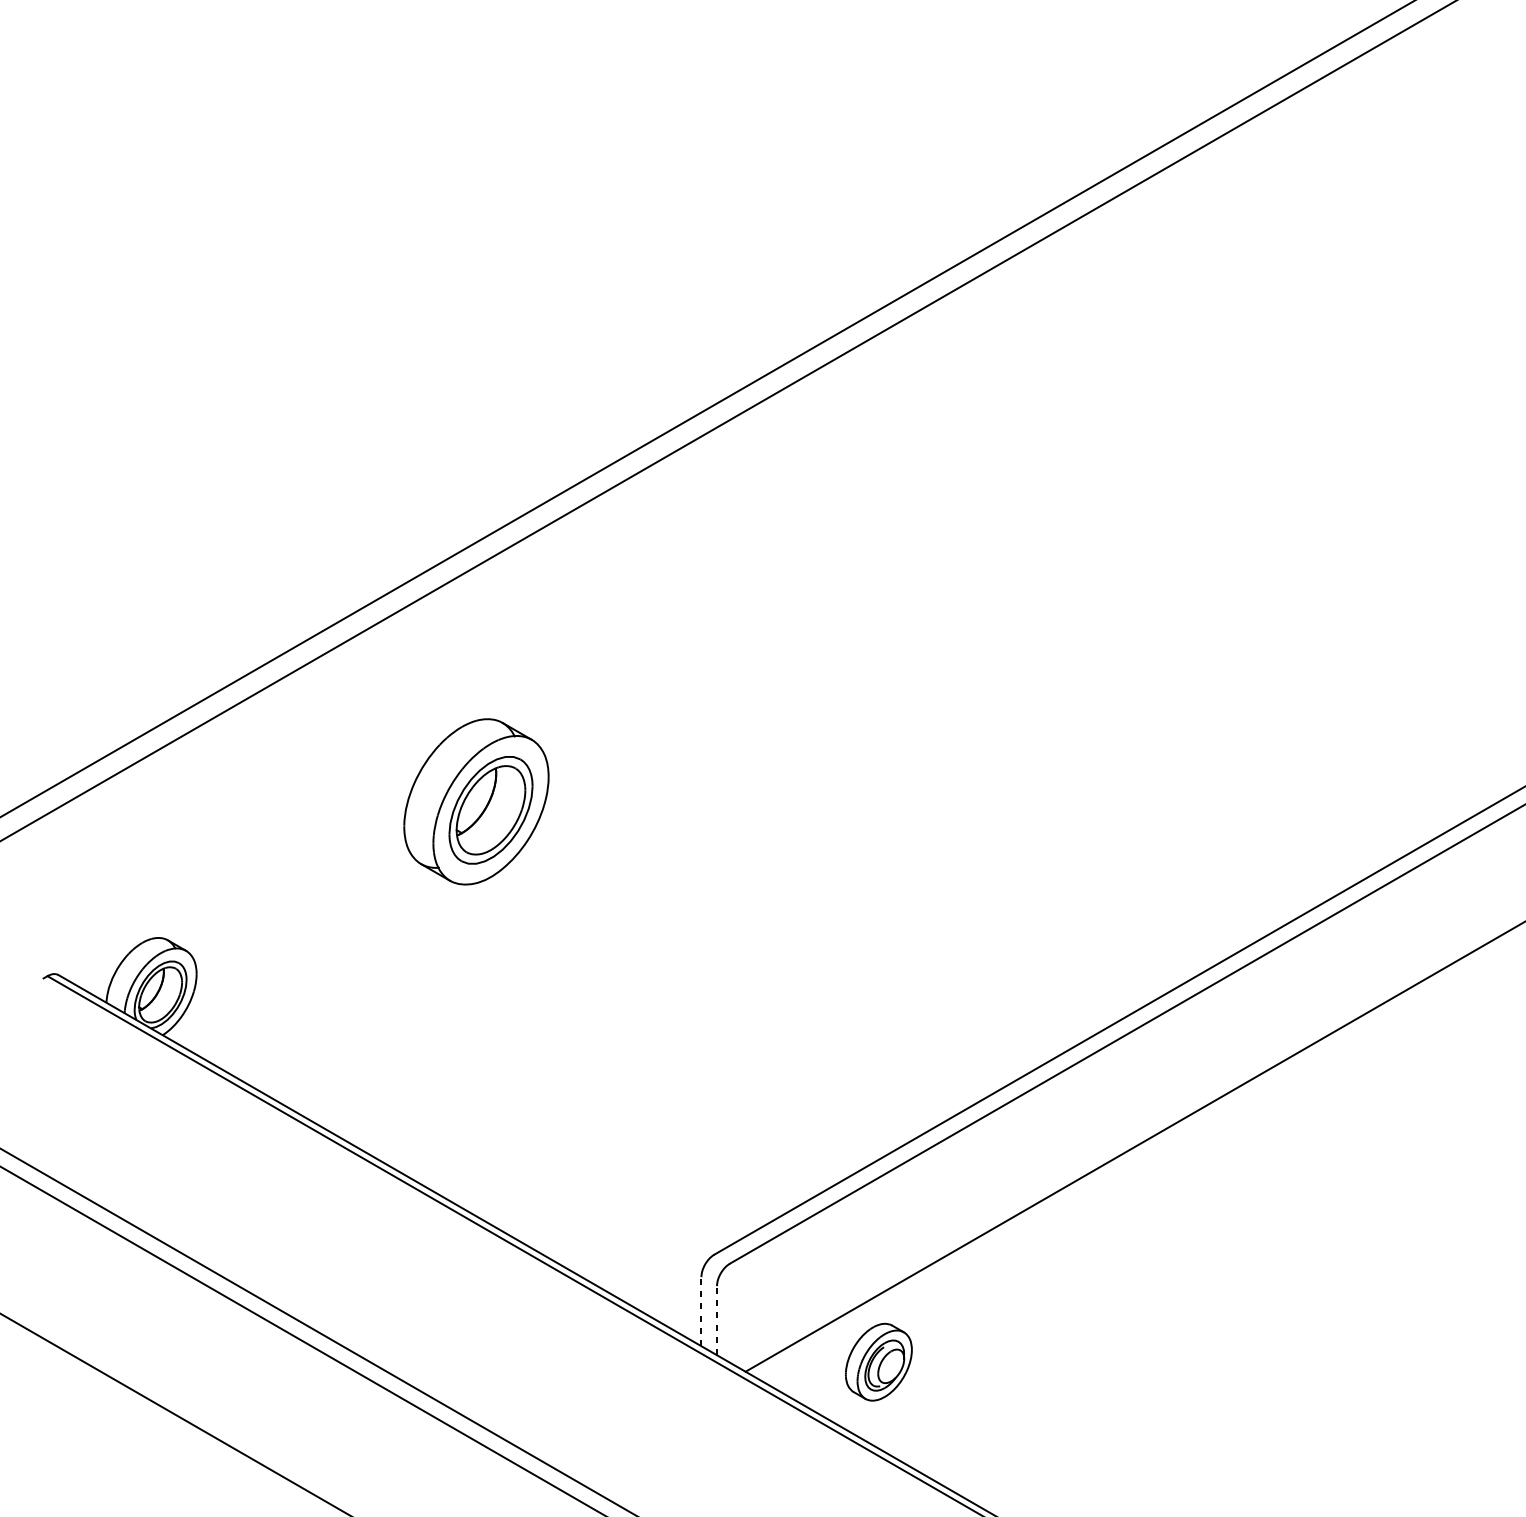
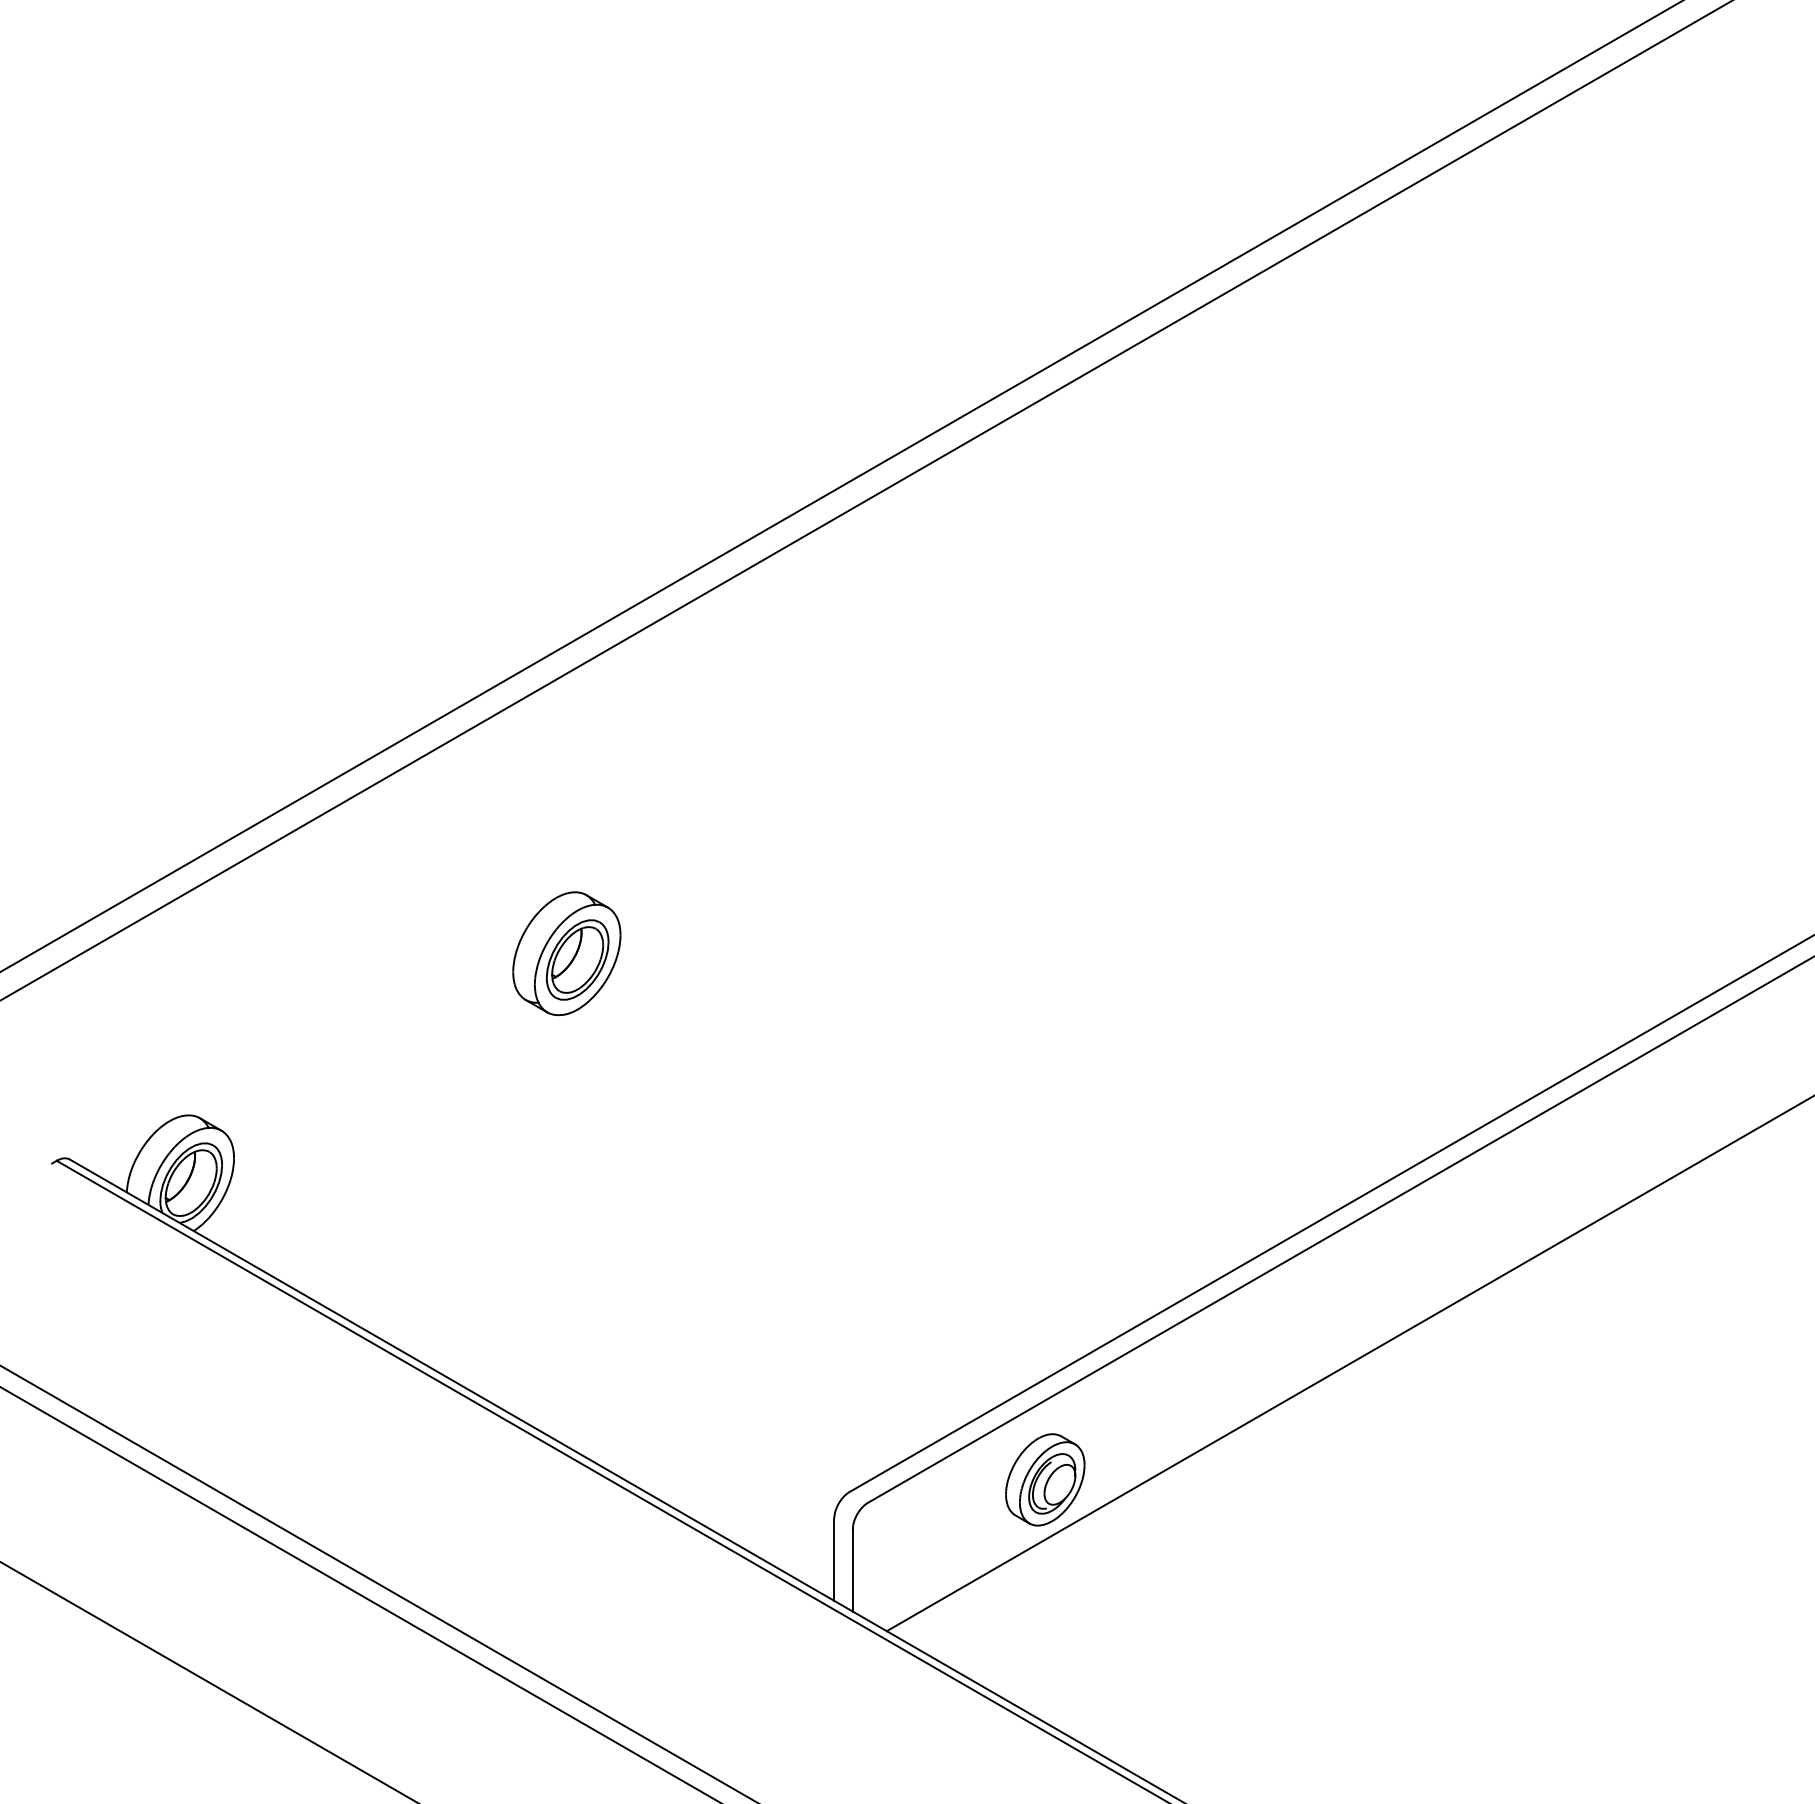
part: (476, 801) -> (566, 953), size x0.62
line: (701, 1311) -> (834, 1559), dashed -> solid
line: (716, 1320) -> (852, 1570), dashed -> solid
part: (879, 1361) -> (1045, 1479), moved

